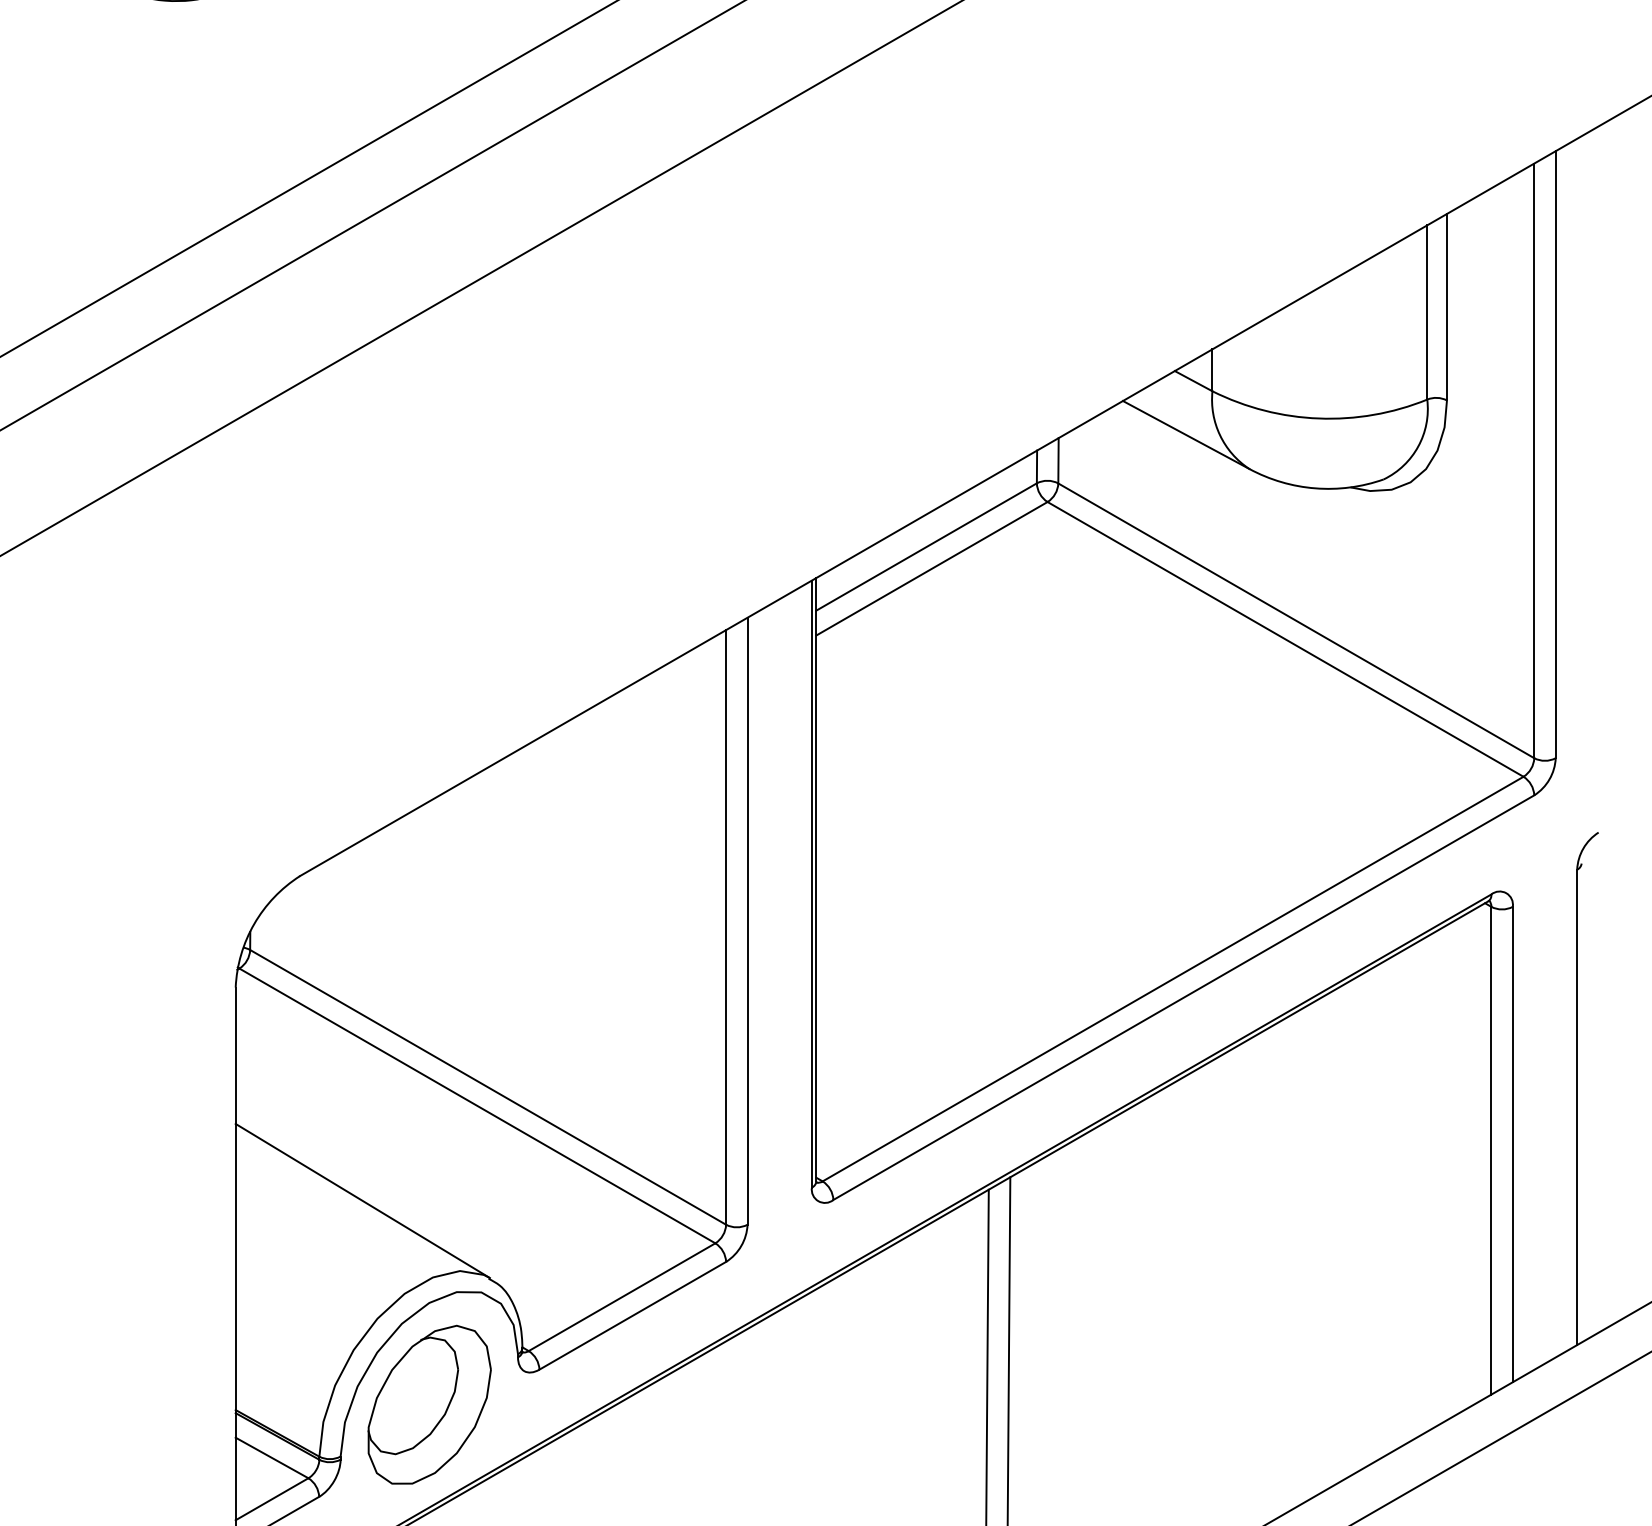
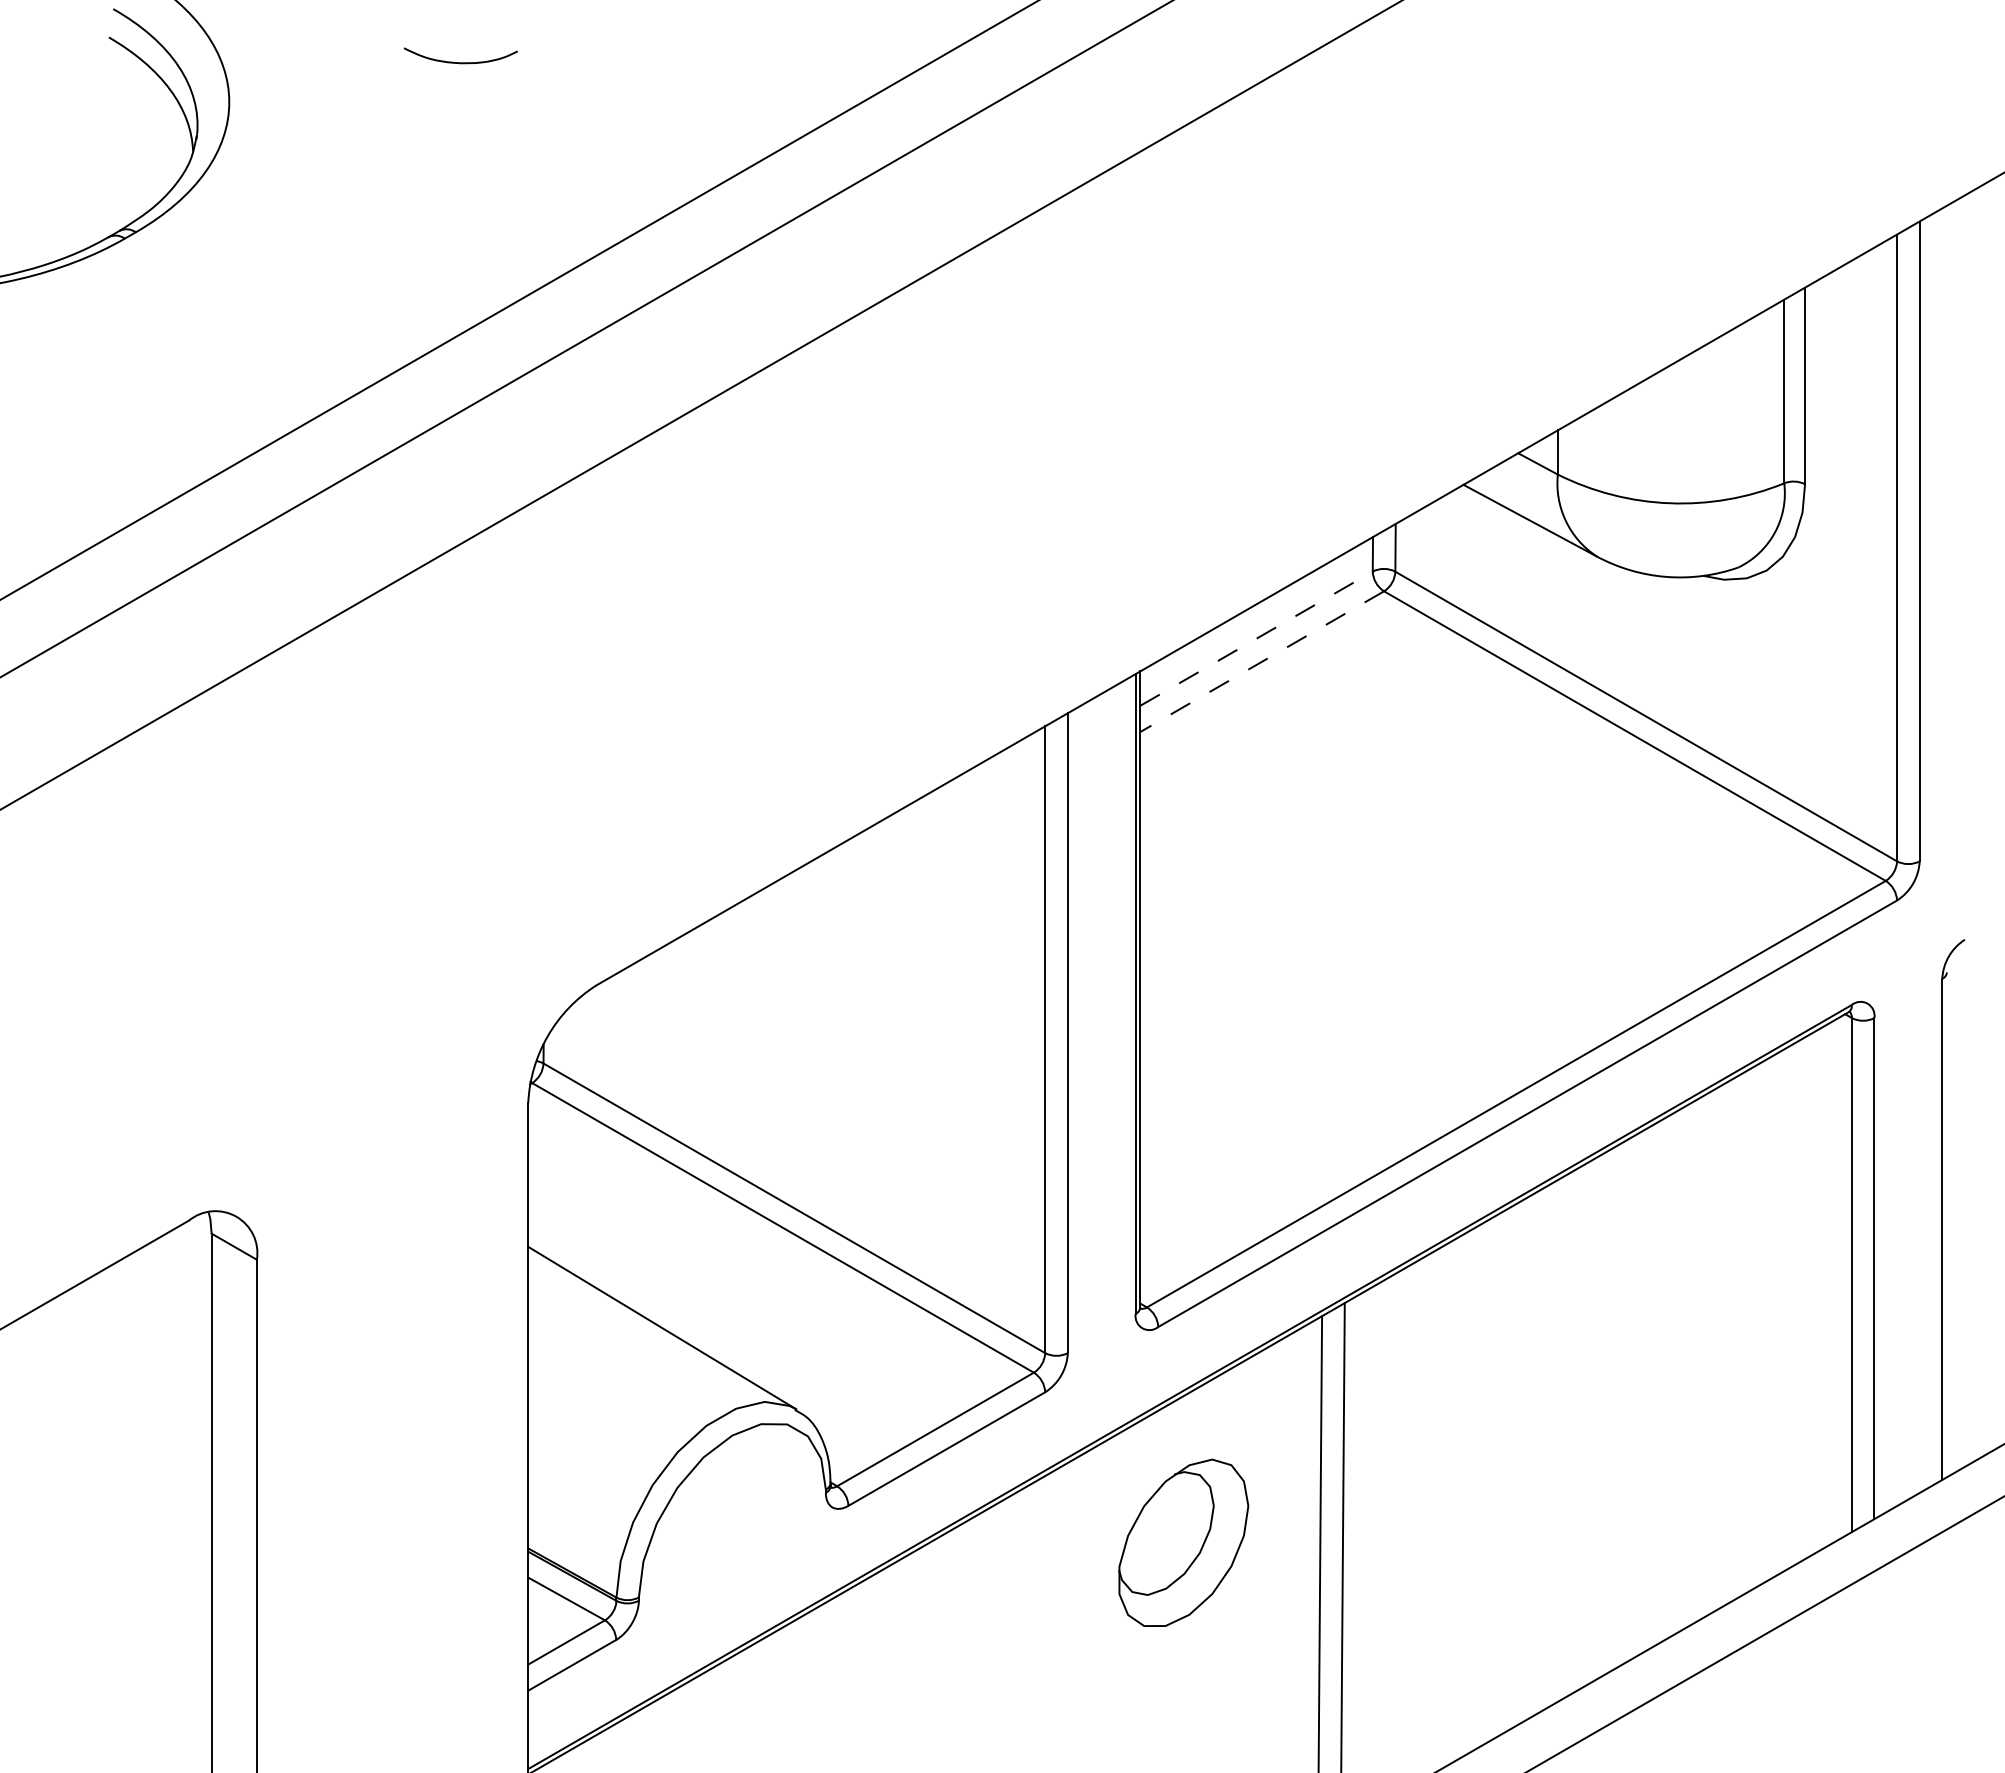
line: (926, 546) -> (1256, 638), solid -> dashed
line: (932, 568) -> (1262, 661), solid -> dashed
part: (429, 1404) -> (1183, 1542), moved

